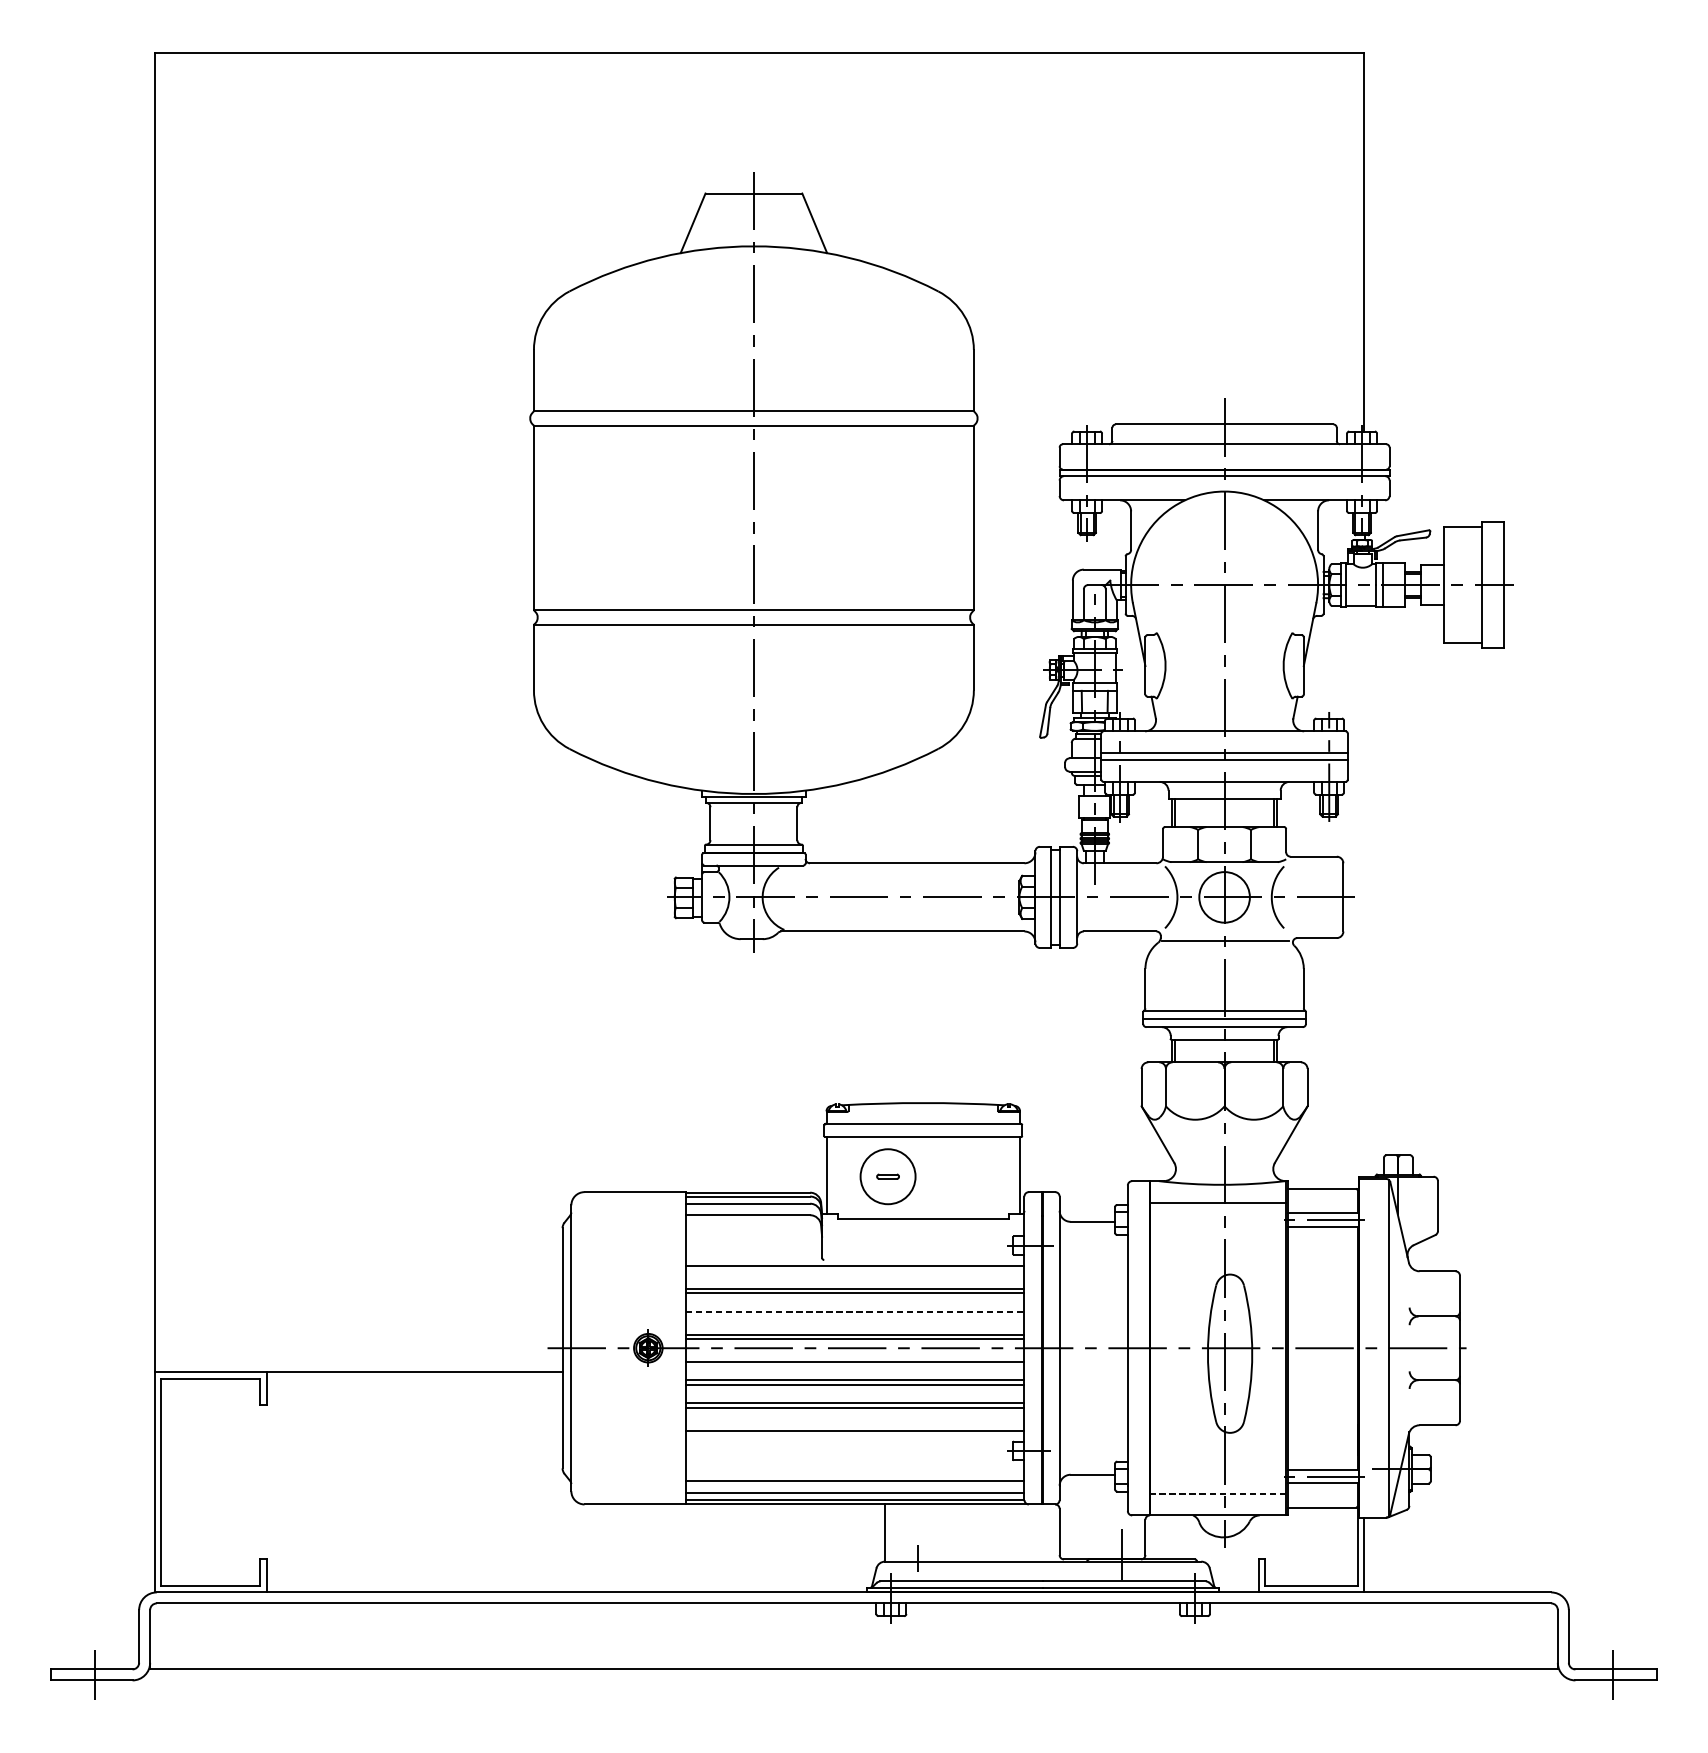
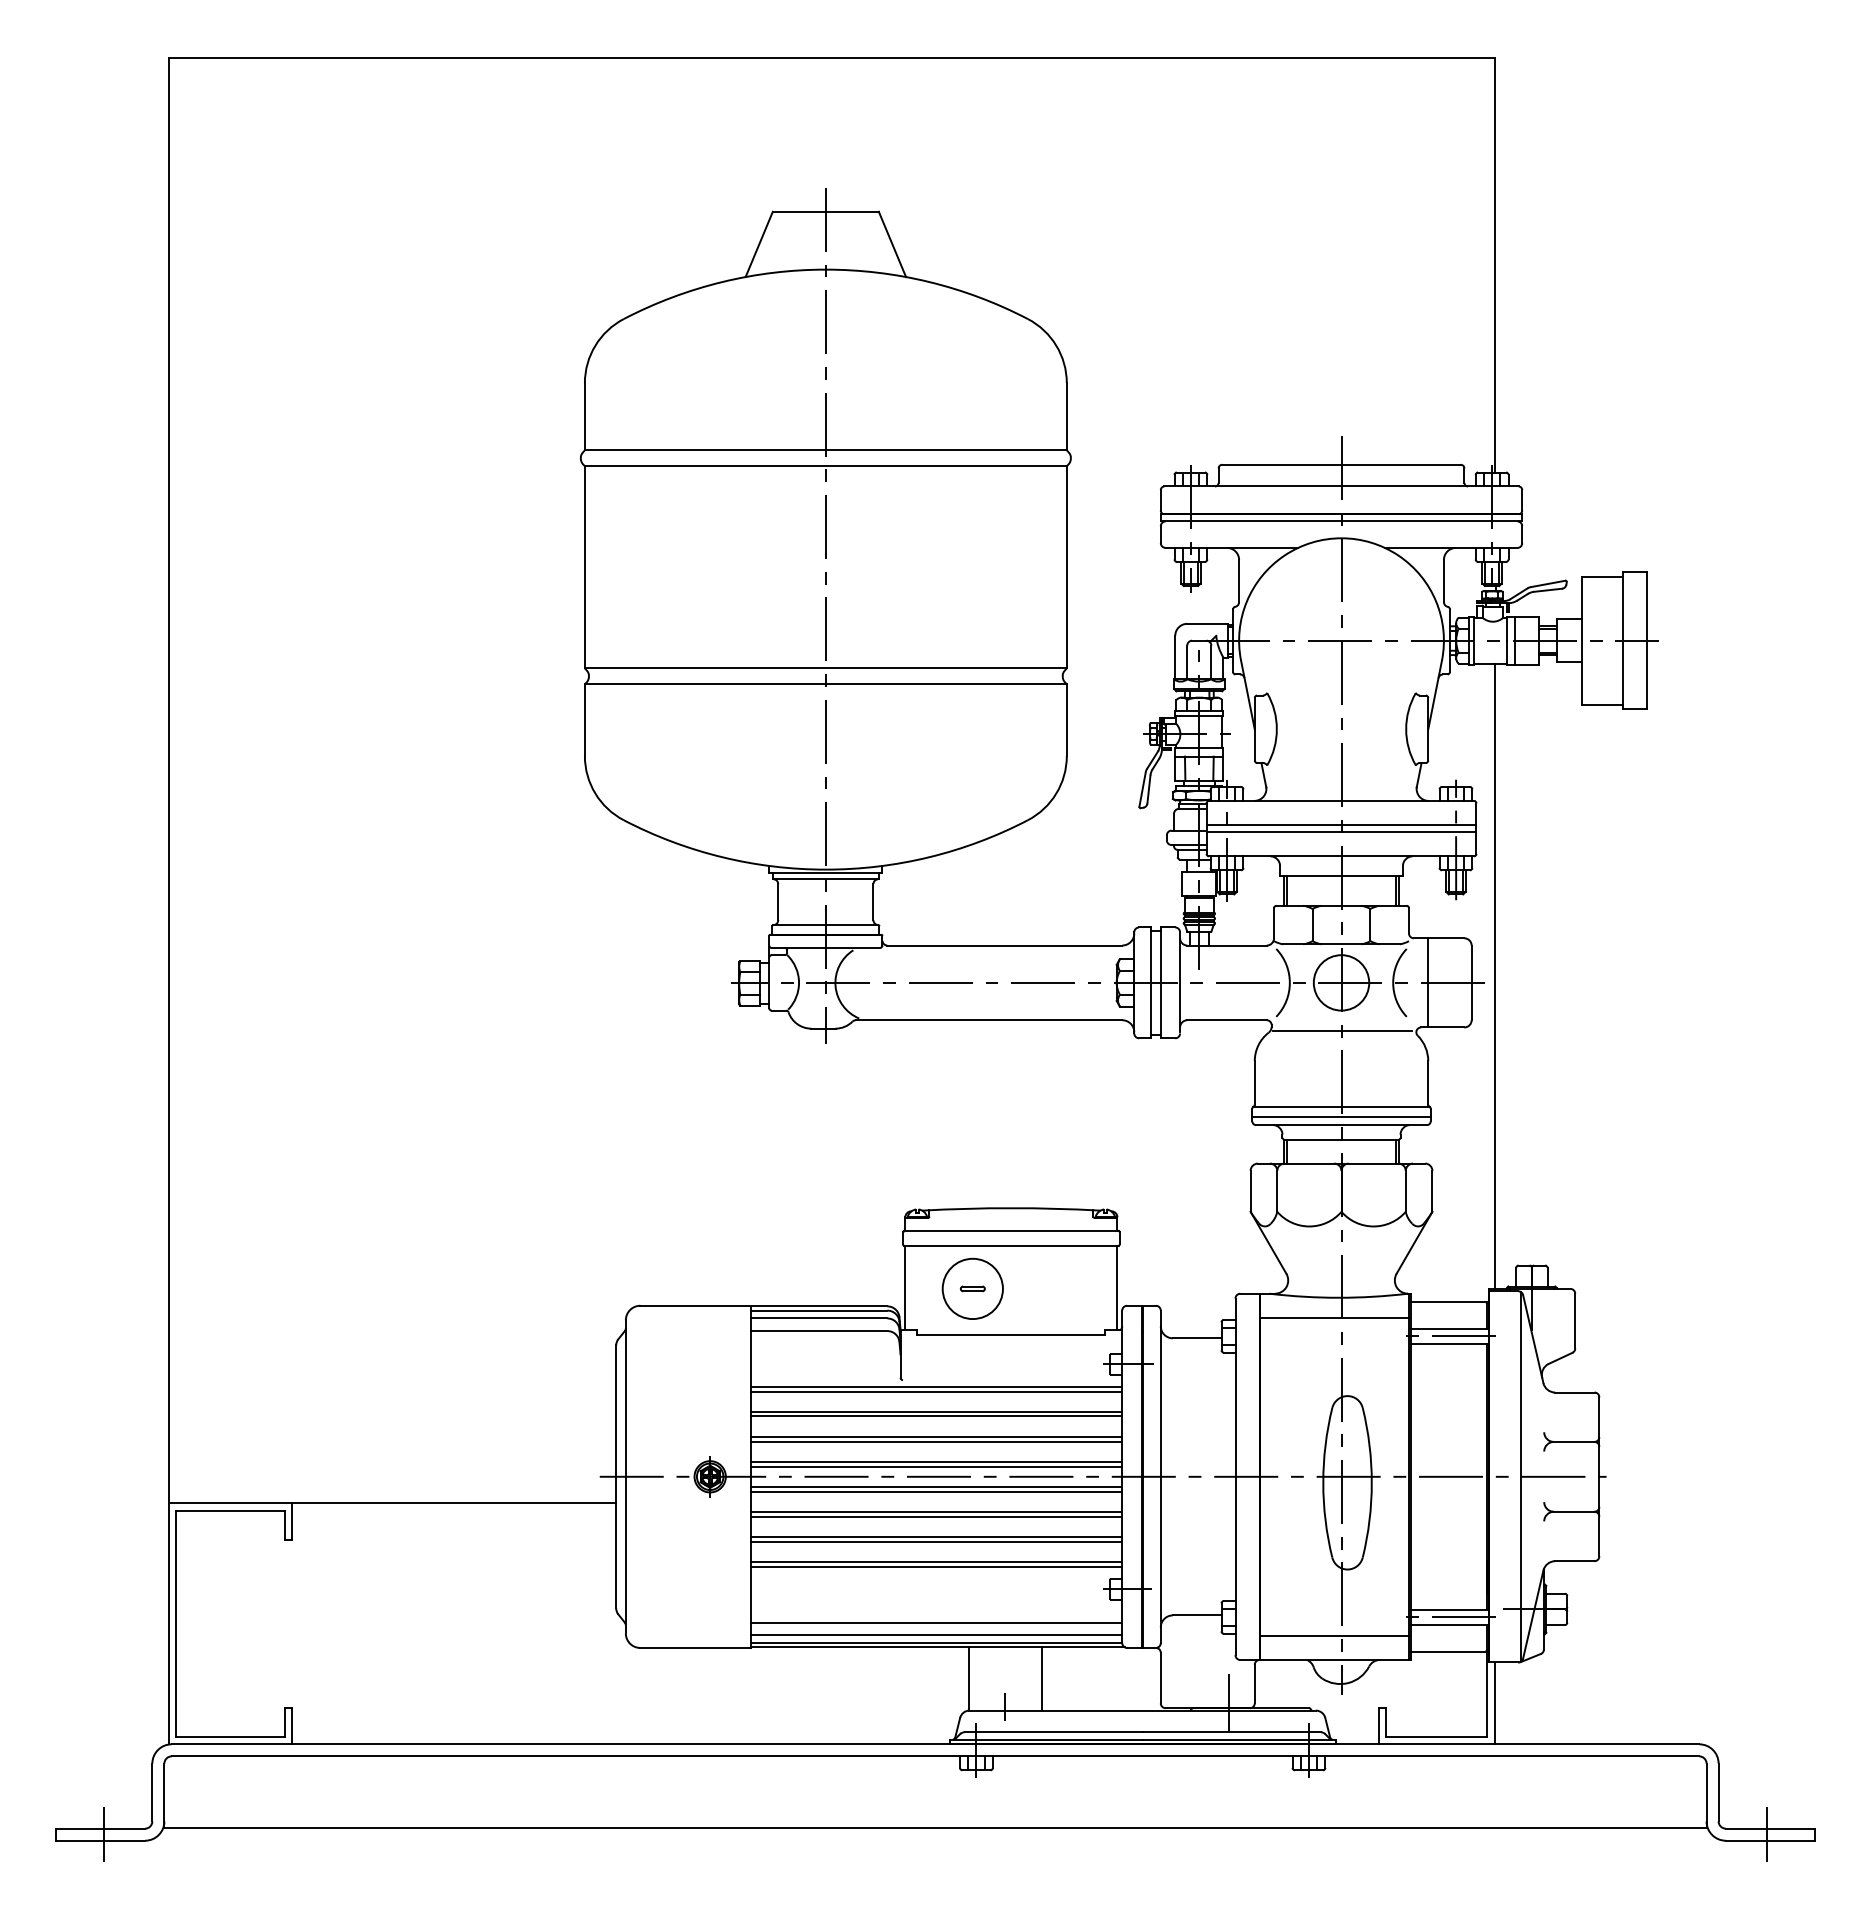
line: (1364, 890) -> (1494, 975), added
line: (1304, 897) -> (1428, 982), added
line: (854, 1270) -> (936, 1391), added
line: (854, 1311) -> (936, 1436), dashed -> solid
line: (854, 1316) -> (936, 1441), added
line: (854, 1357) -> (936, 1486), added
line: (854, 1426) -> (936, 1562), added
line: (1218, 1494) -> (1334, 1636), dashed -> solid
line: (950, 1532) -> (1041, 1678), added

